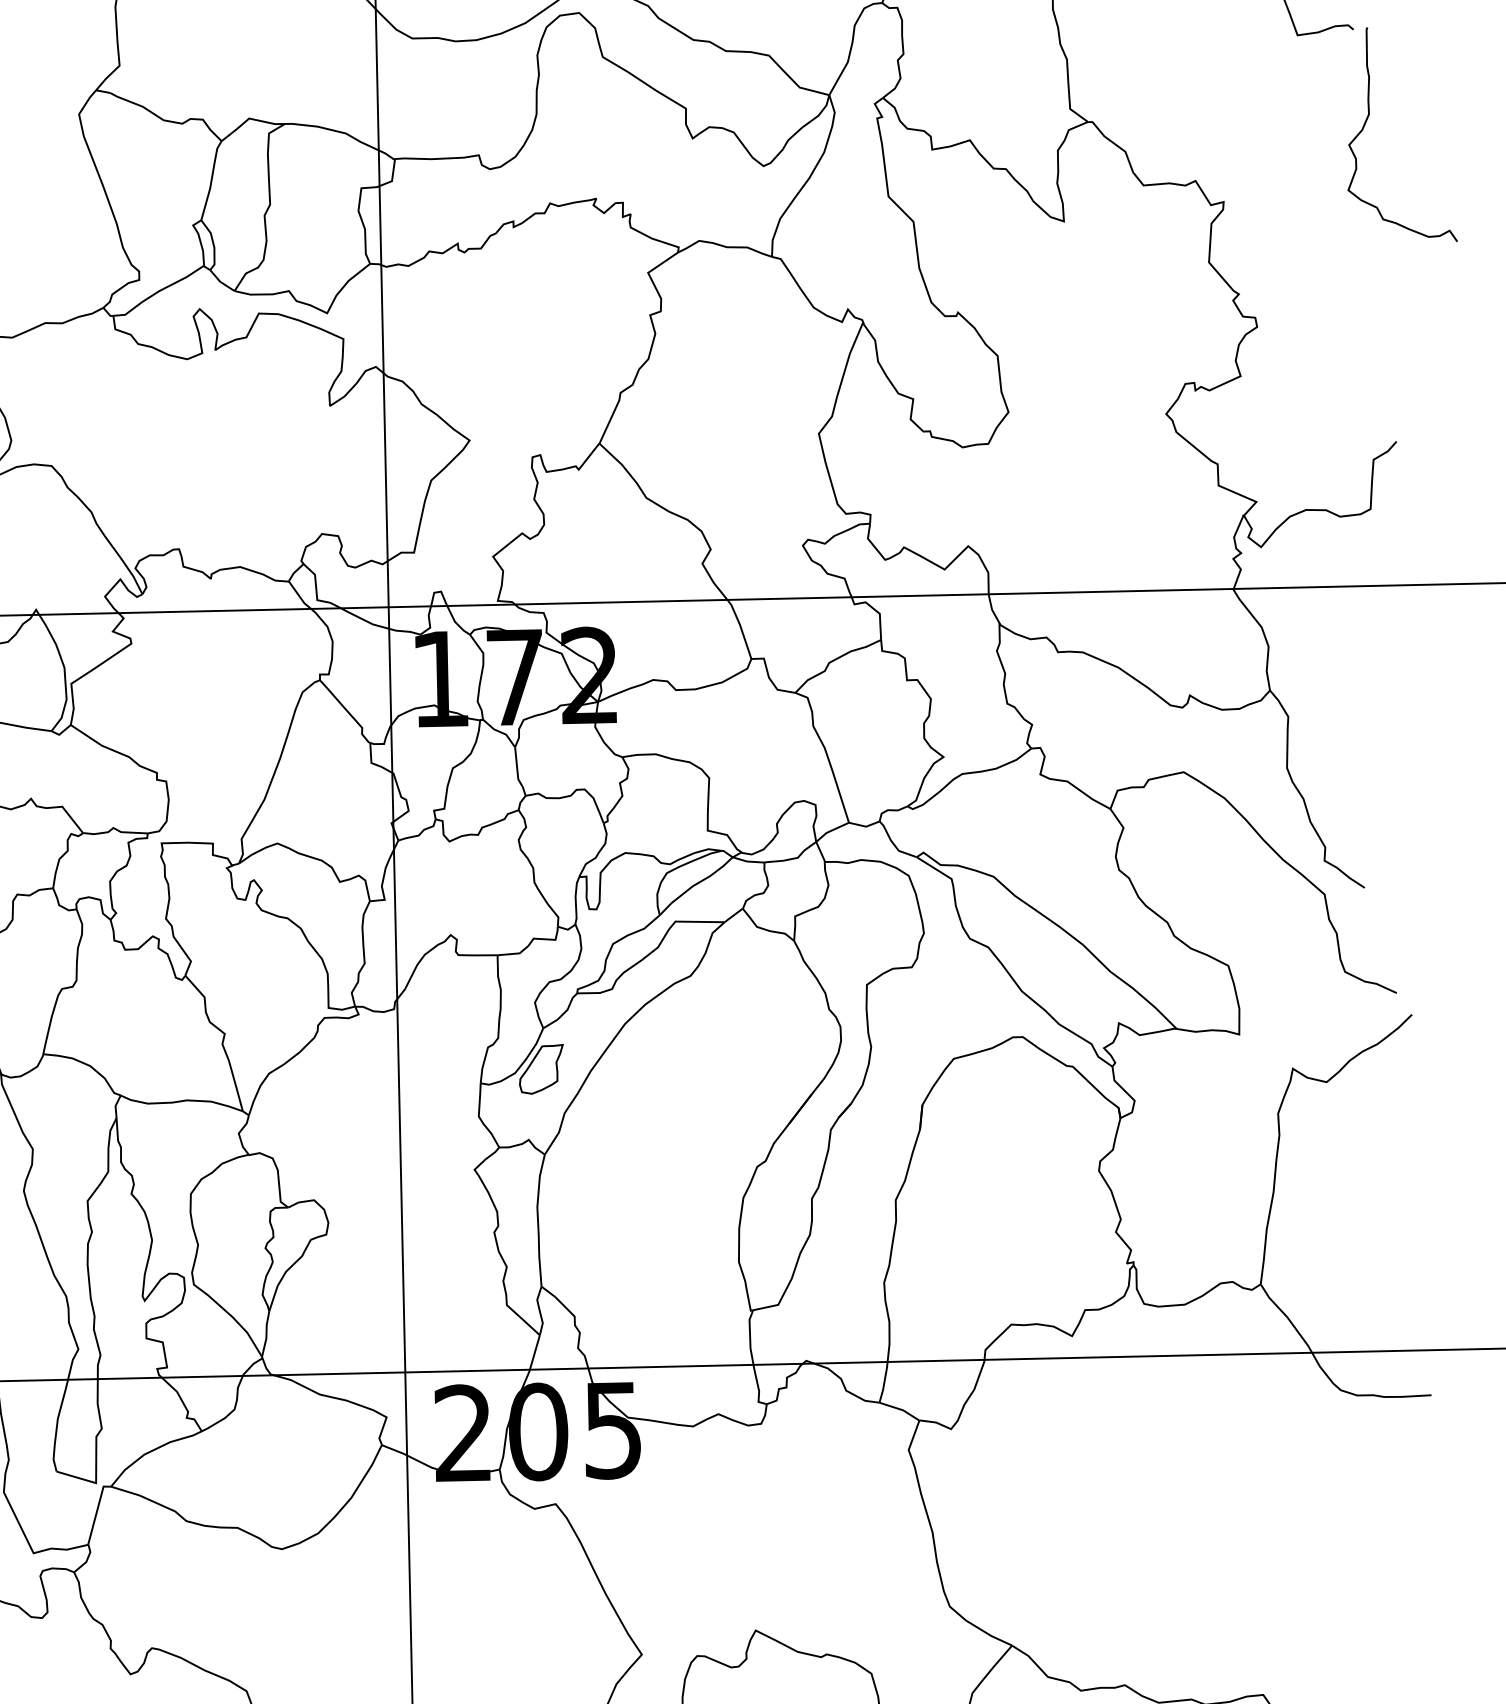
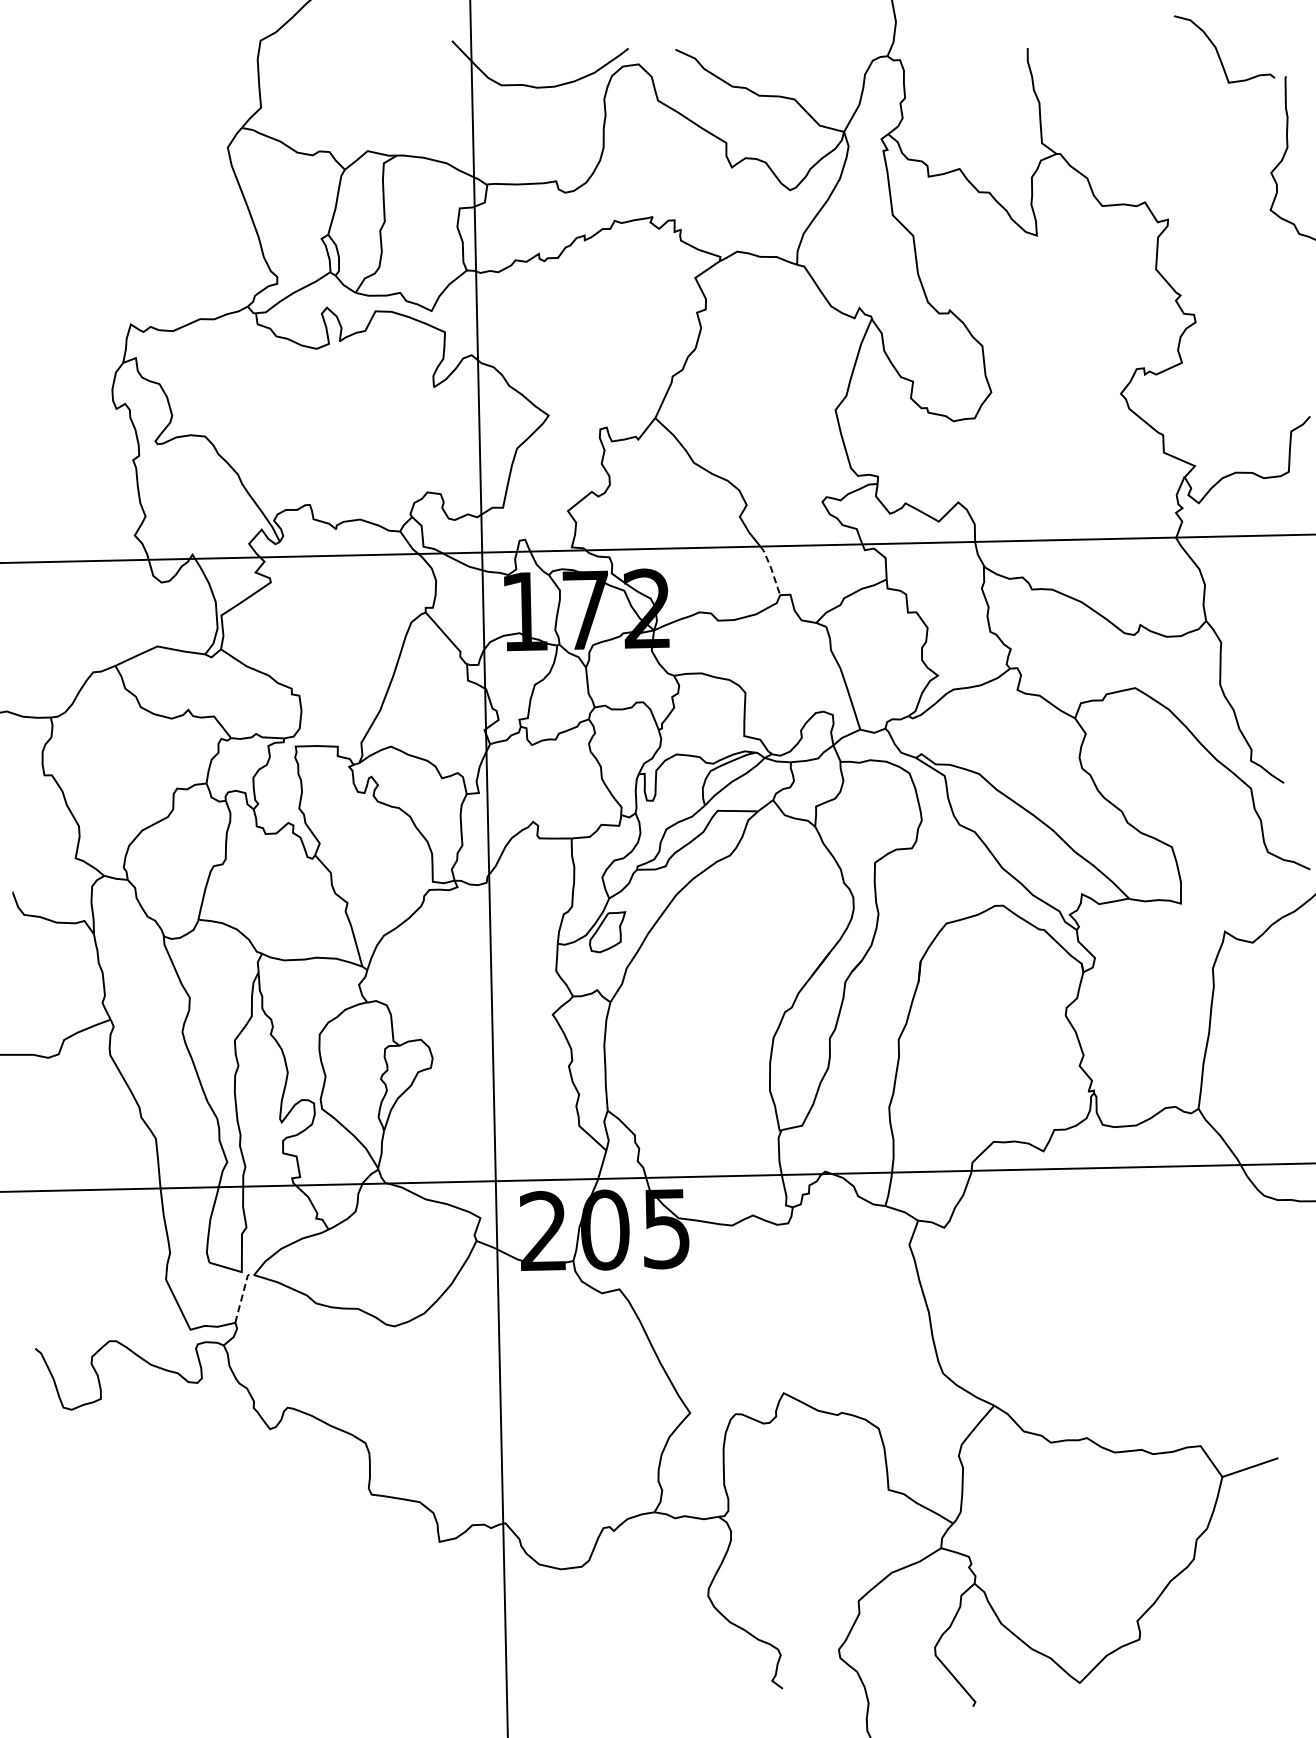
line: (740, 626) -> (771, 568), solid -> dashed
line: (96, 1511) -> (242, 1295), solid -> dashed

